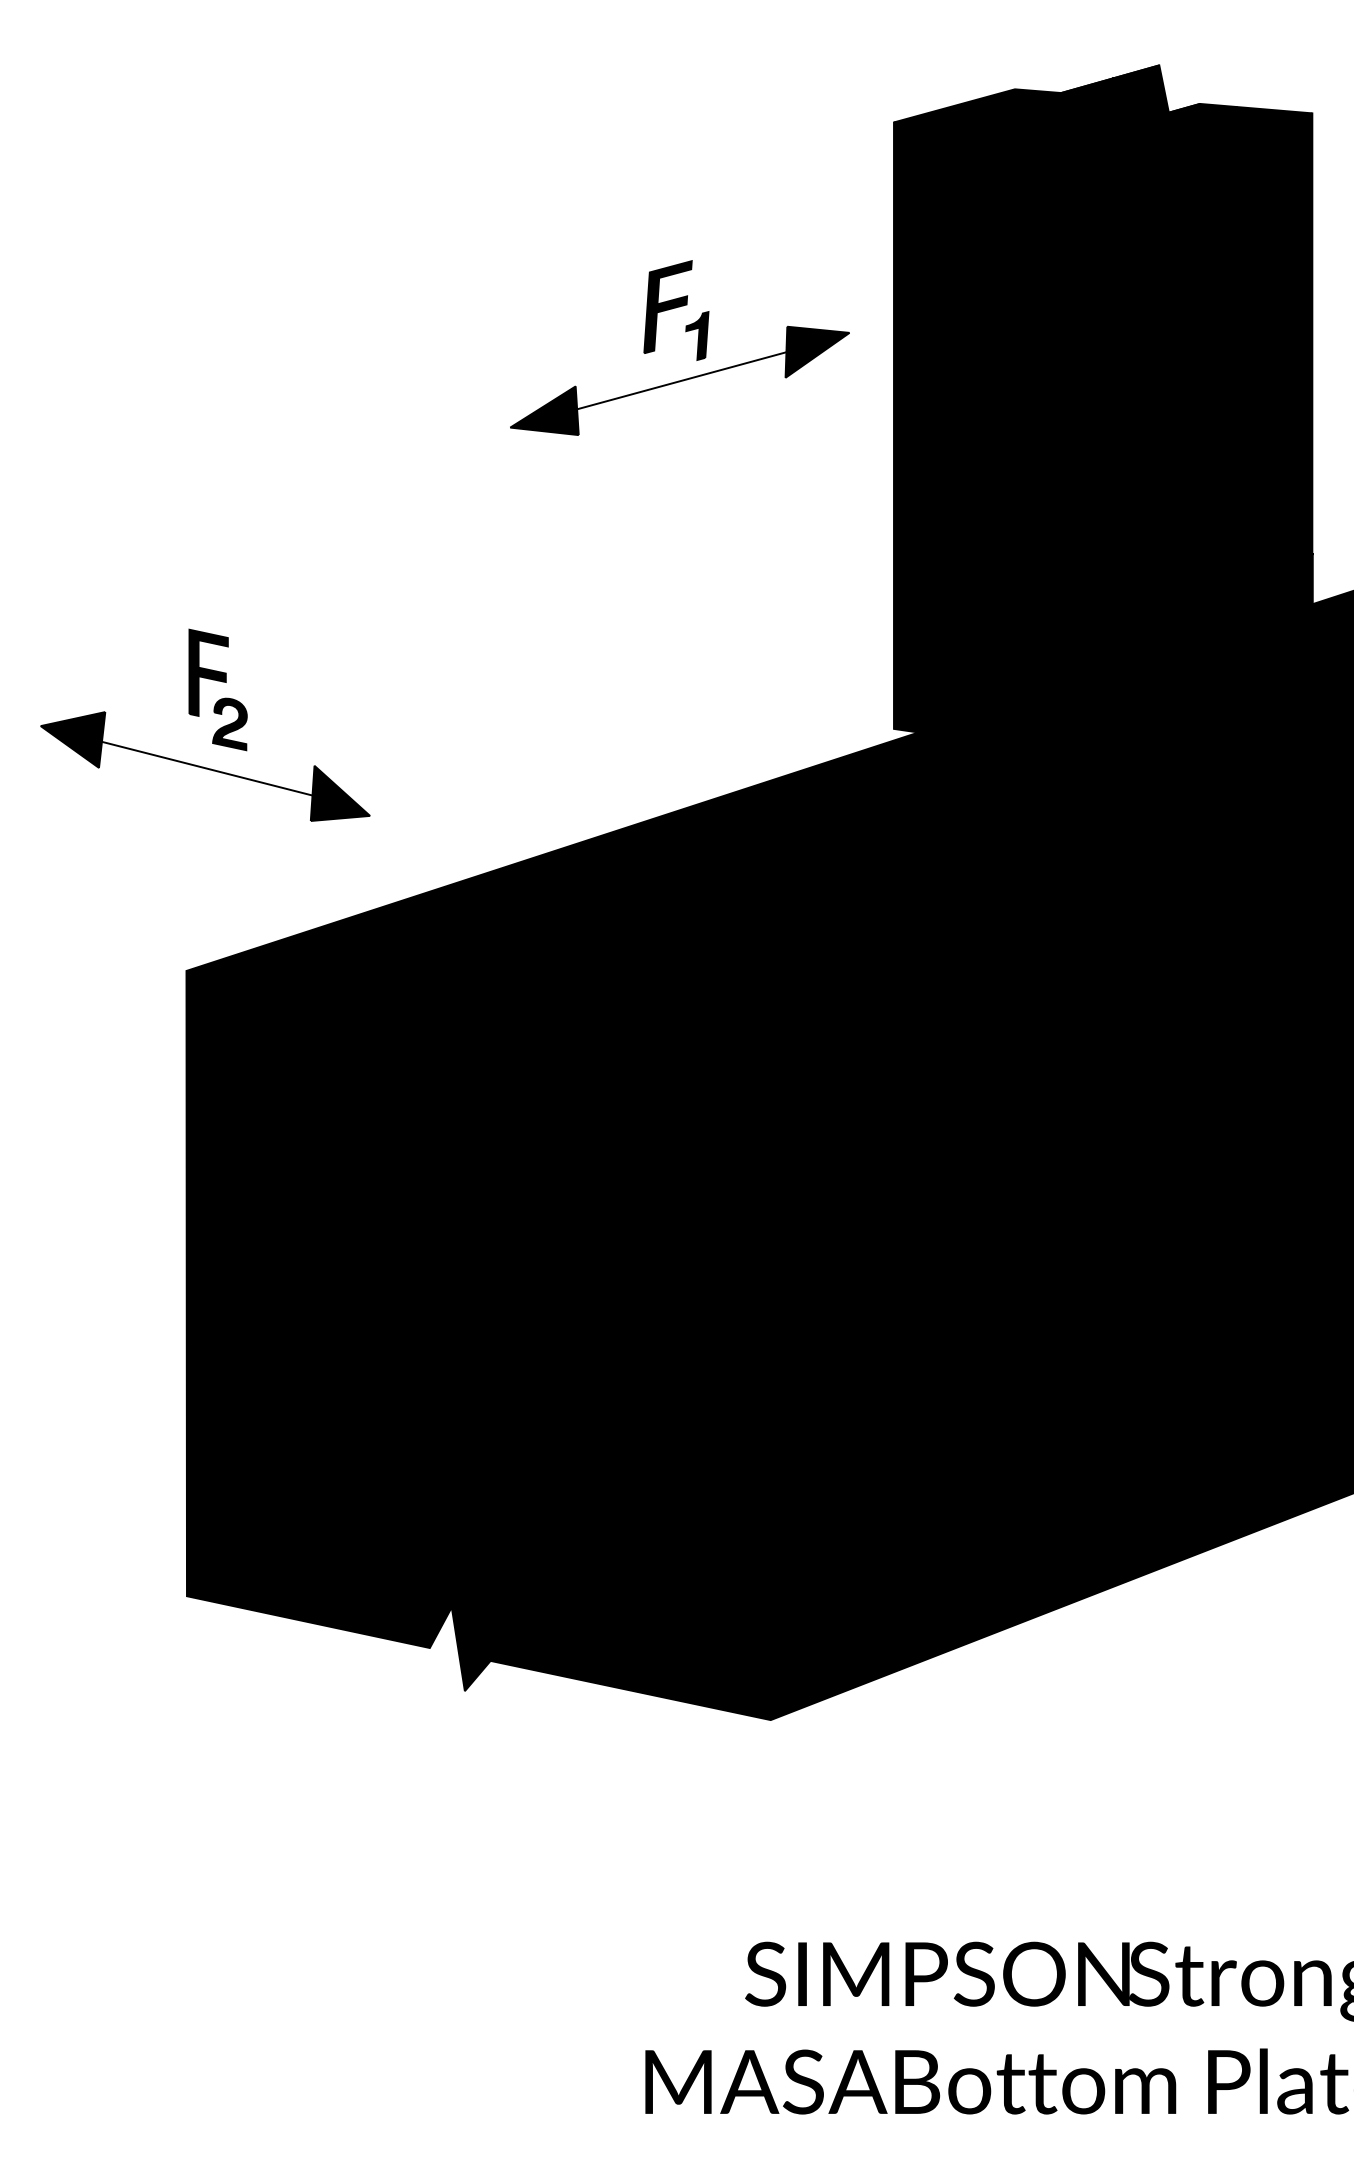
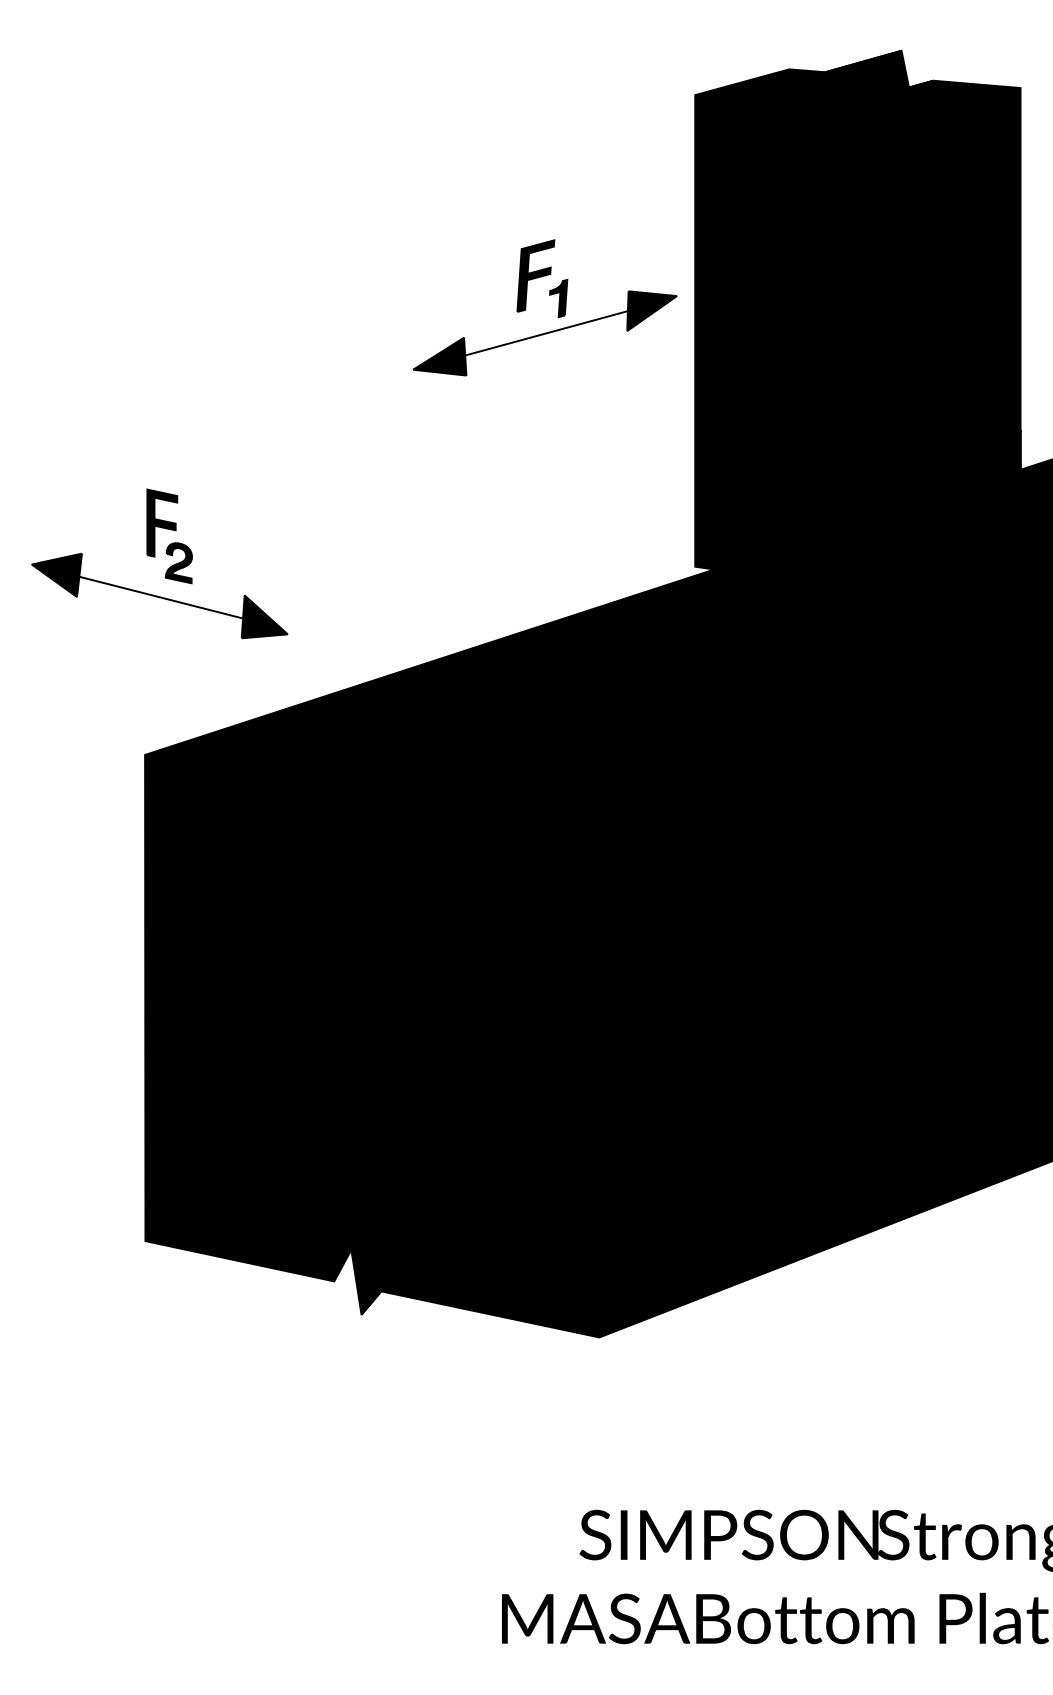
part: (685, 332) -> (549, 295), moved

